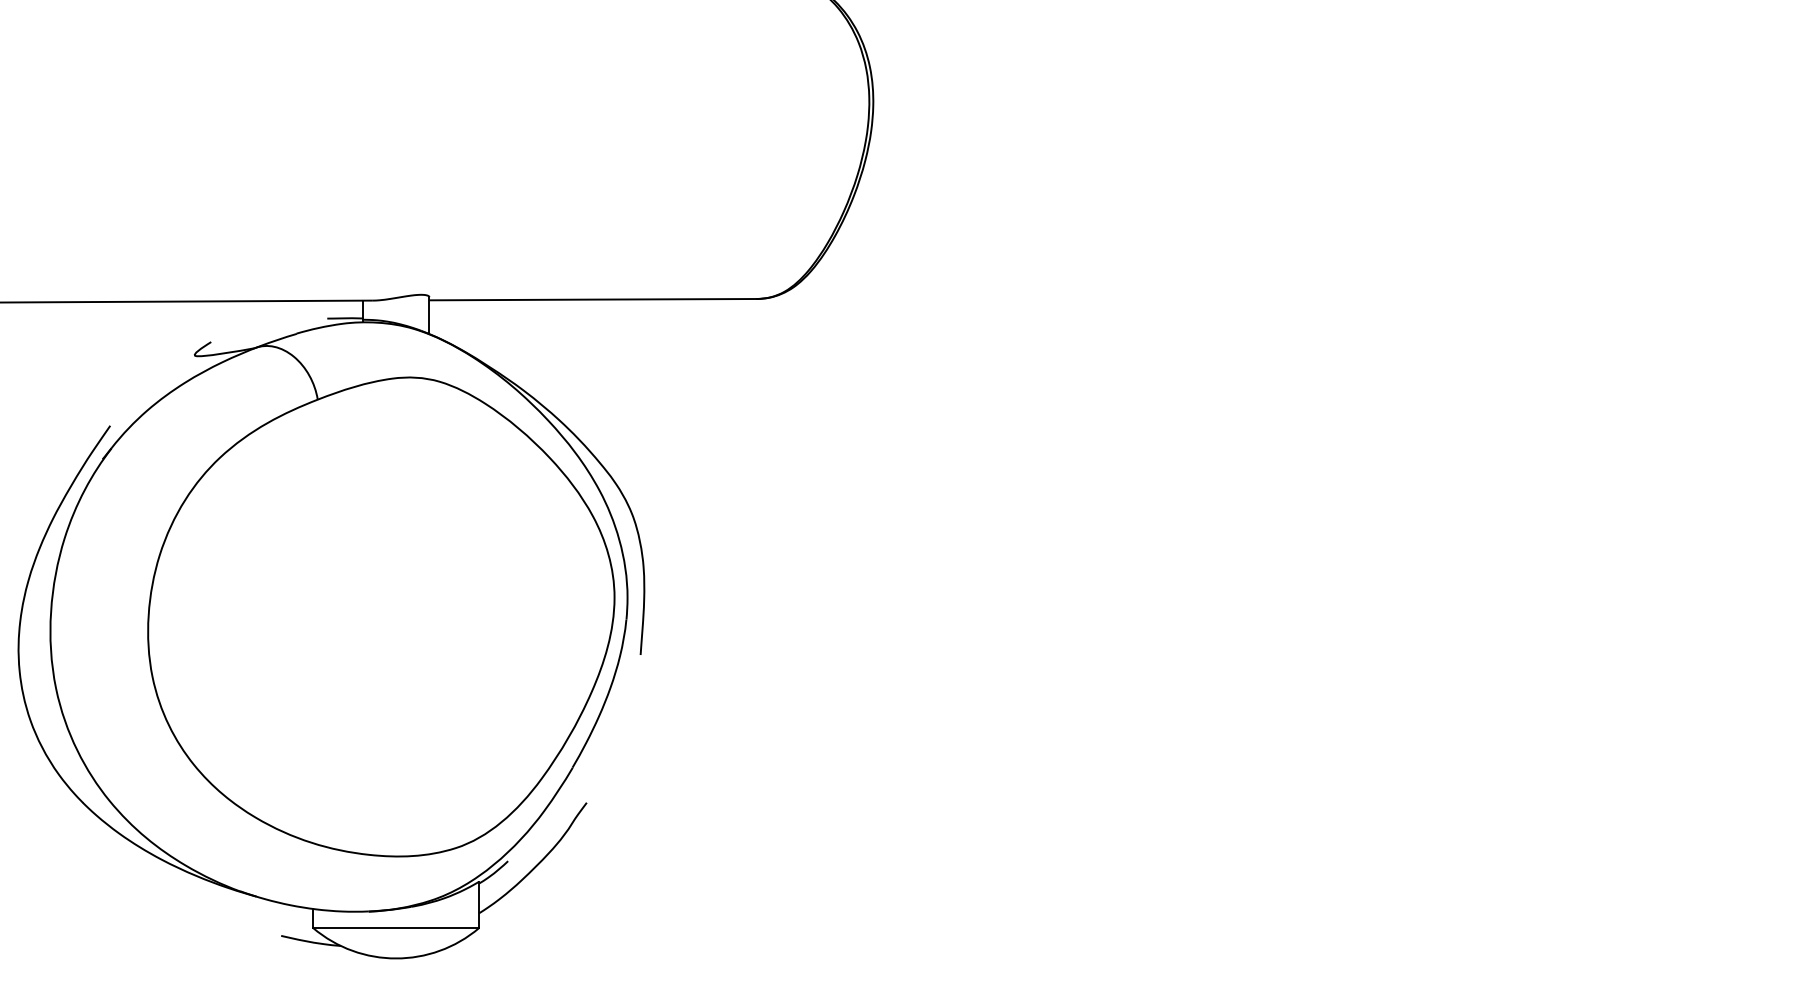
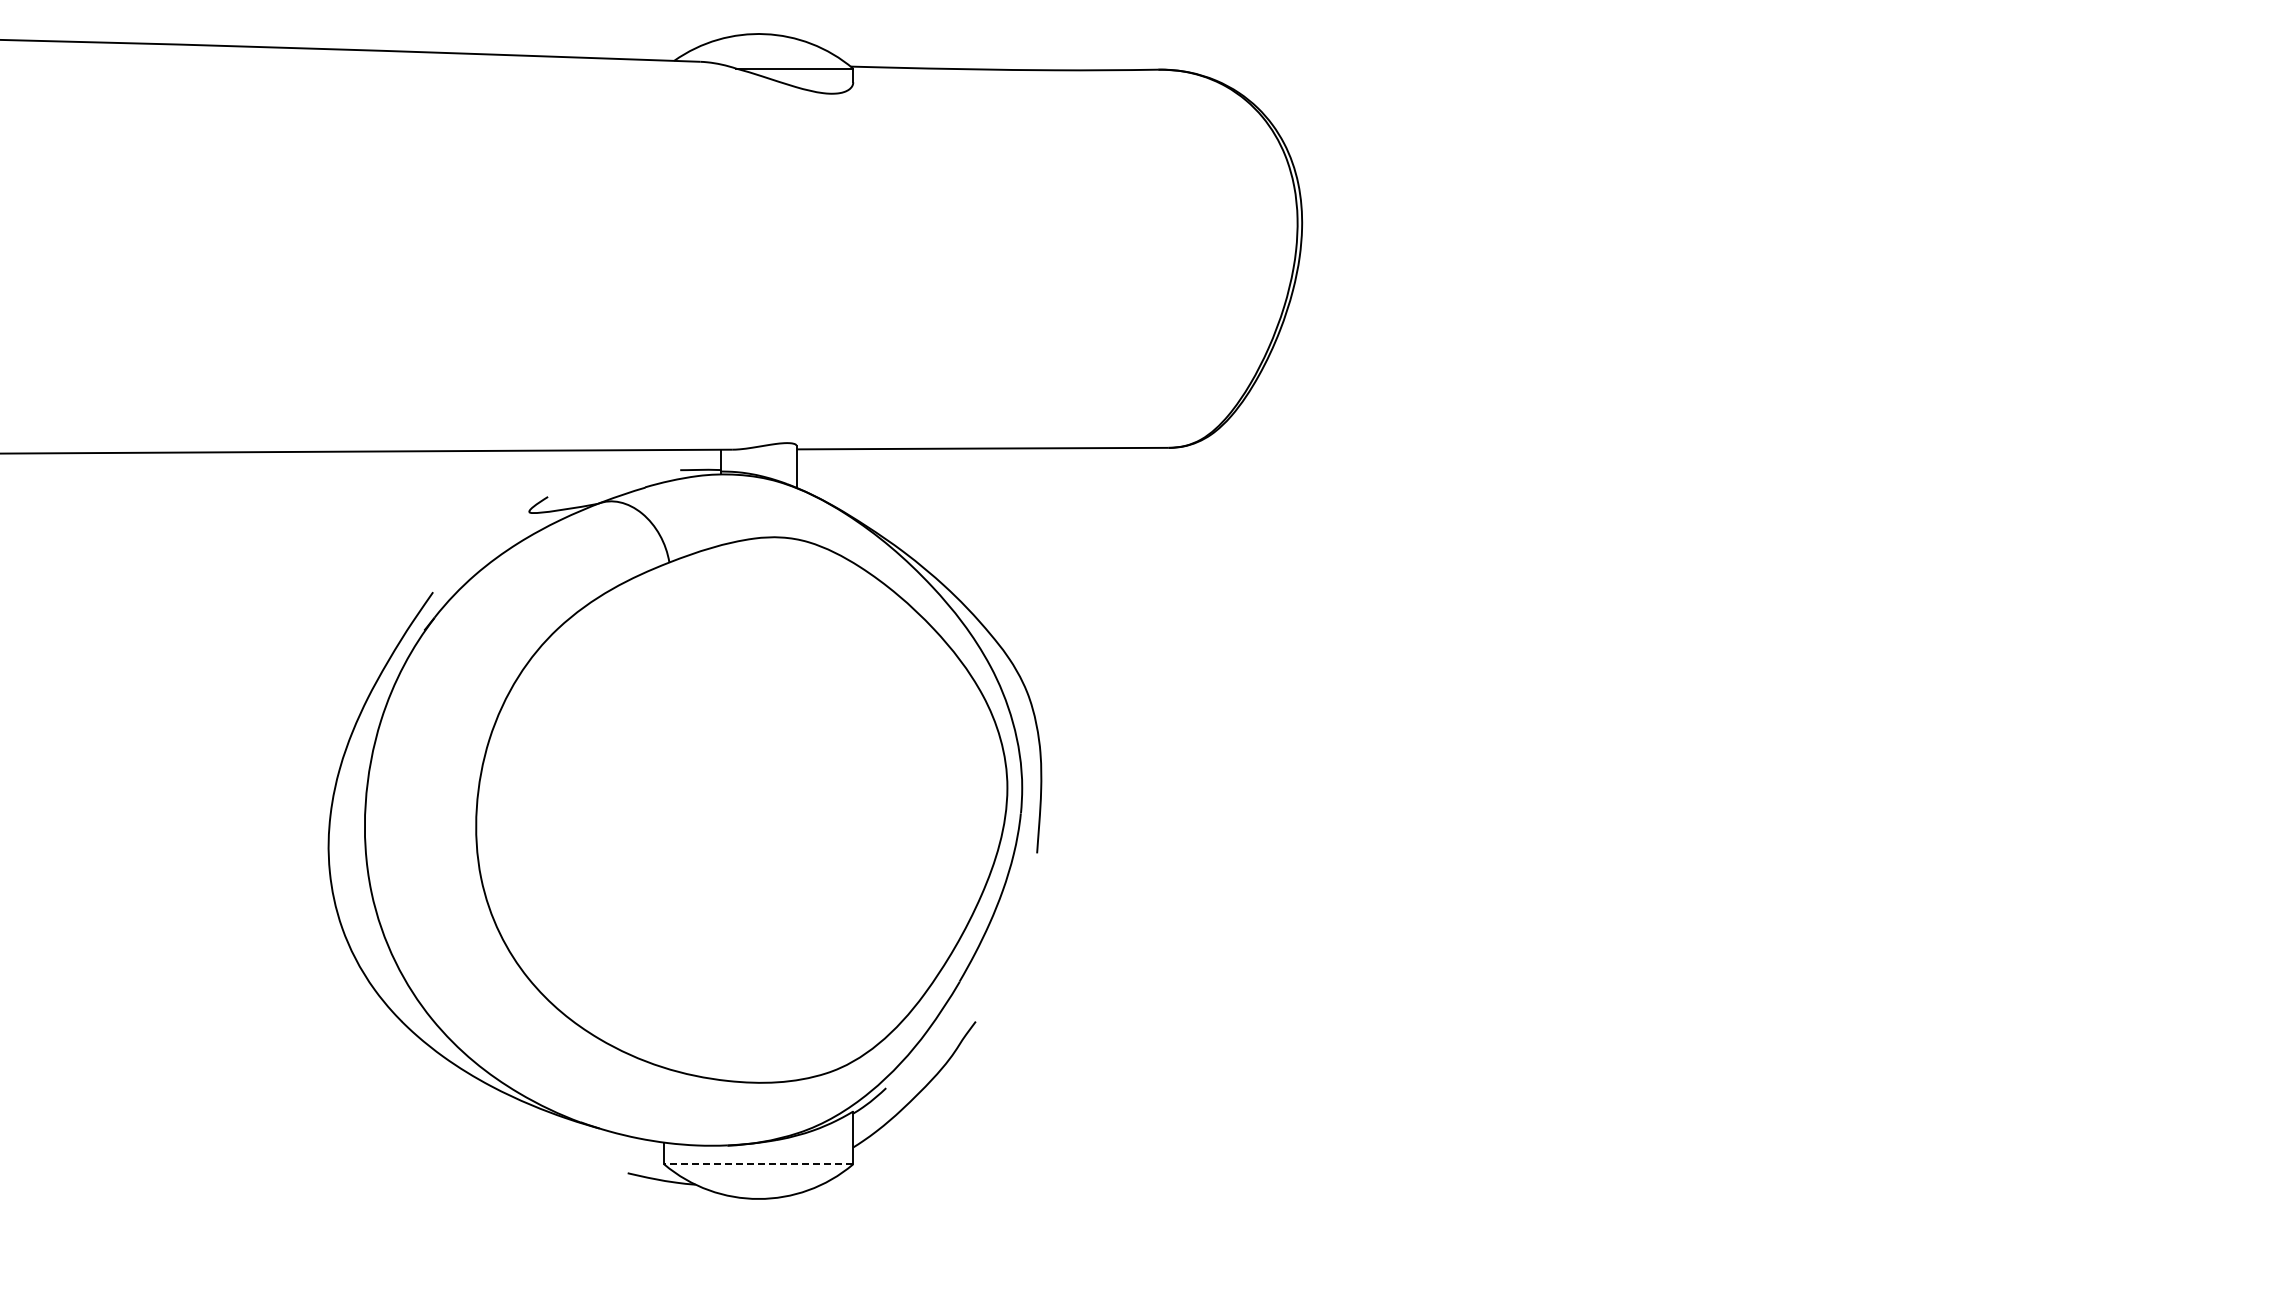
line: (396, 928) -> (758, 1164), solid -> dashed

